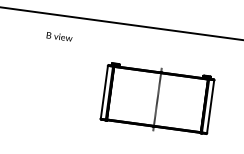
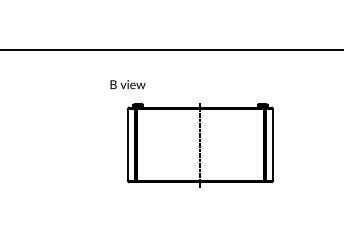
text: (59, 36) -> (127, 84), moved
part: (157, 99) -> (200, 145), moved

